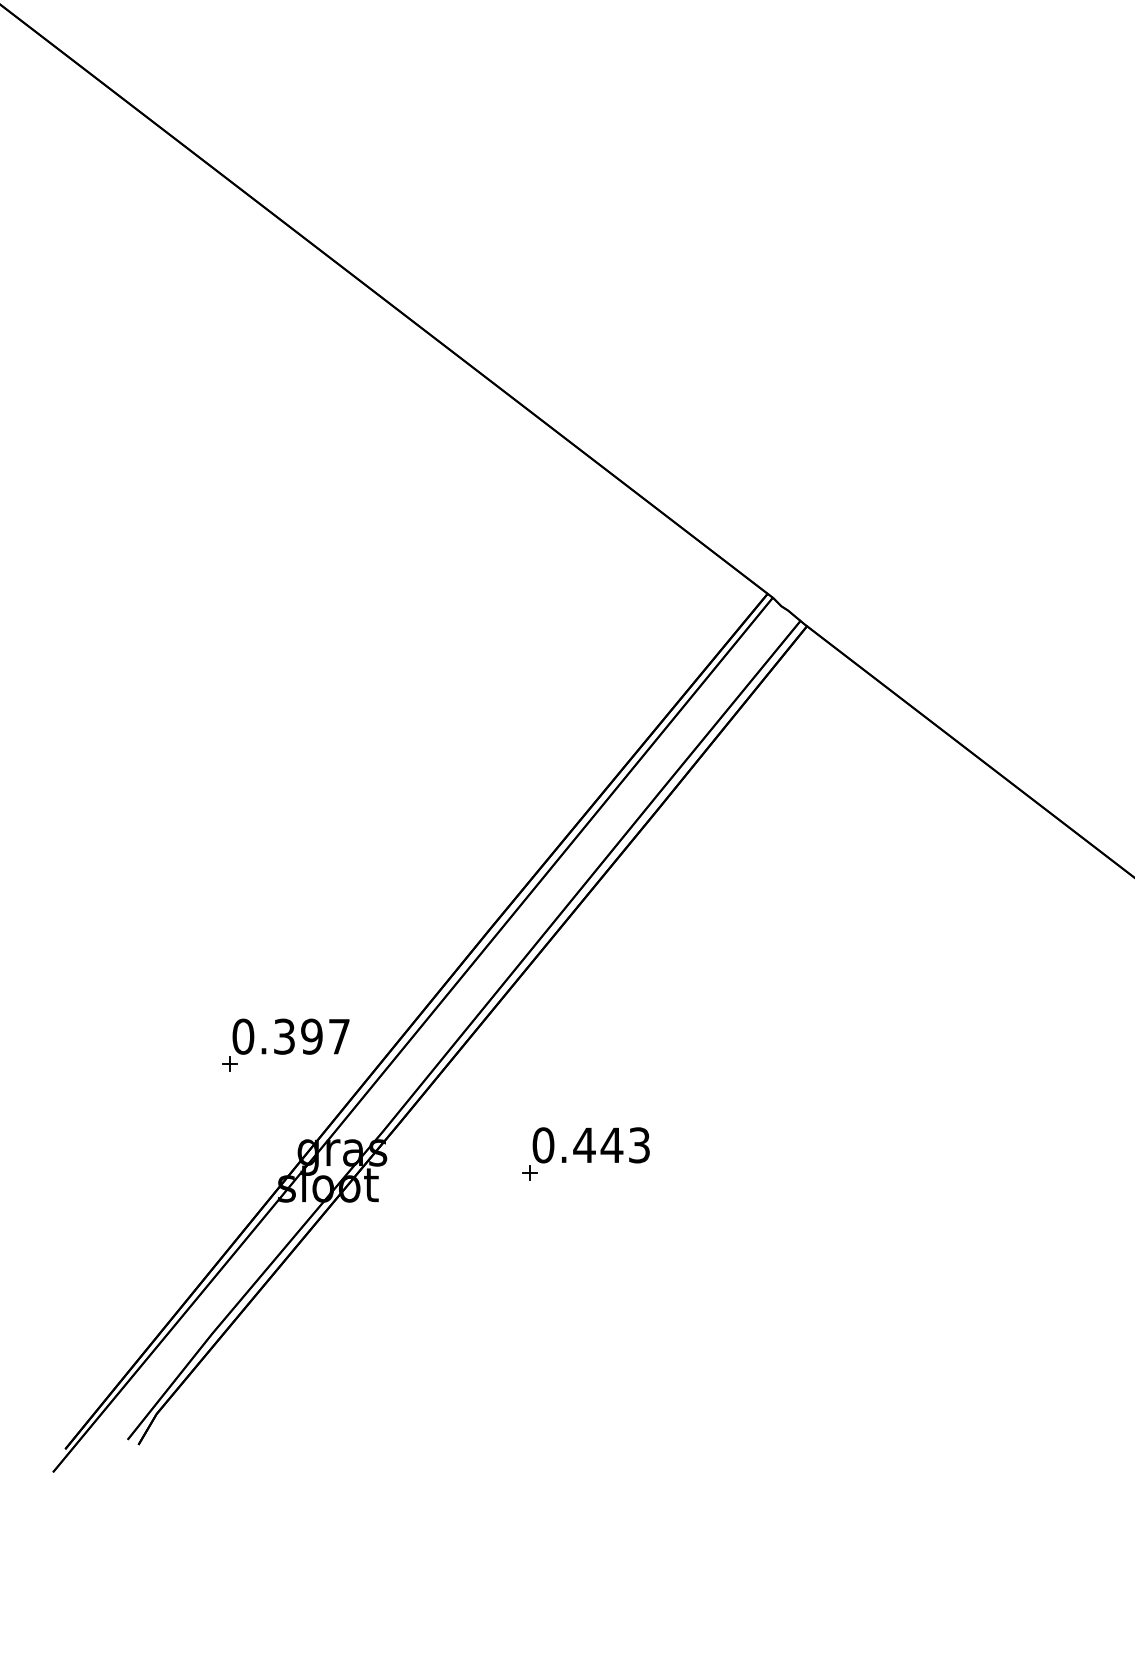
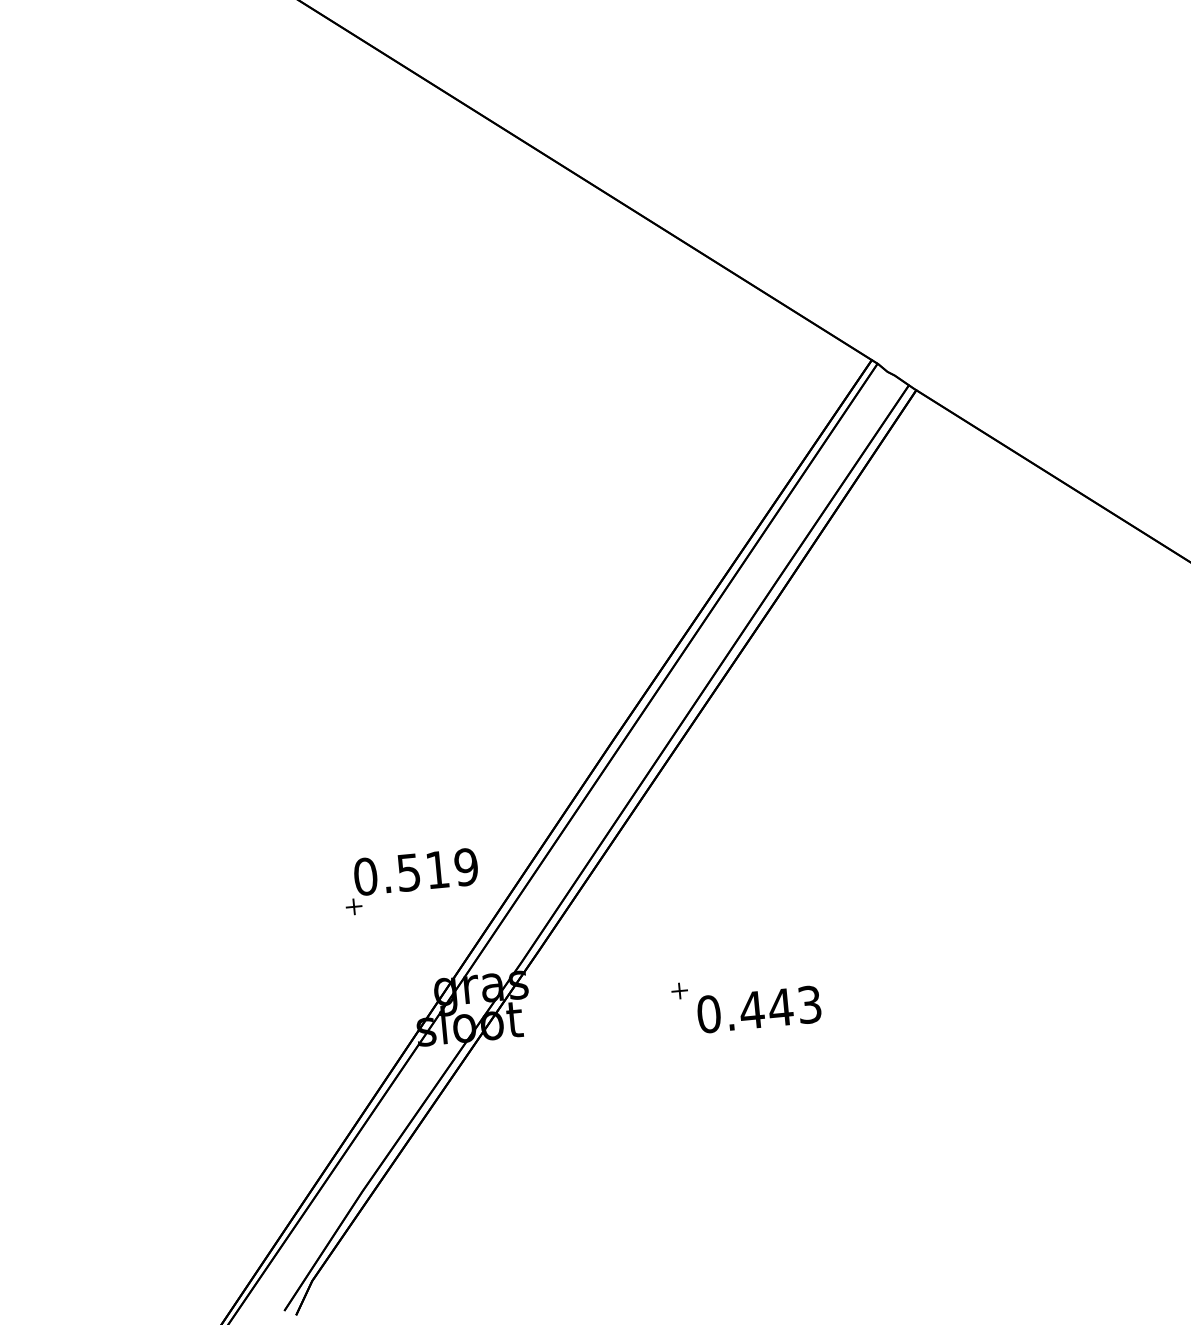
text: (312, 1036) -> (438, 869), 0.397 -> 0.519
text: (590, 1145) -> (758, 1009), moved

